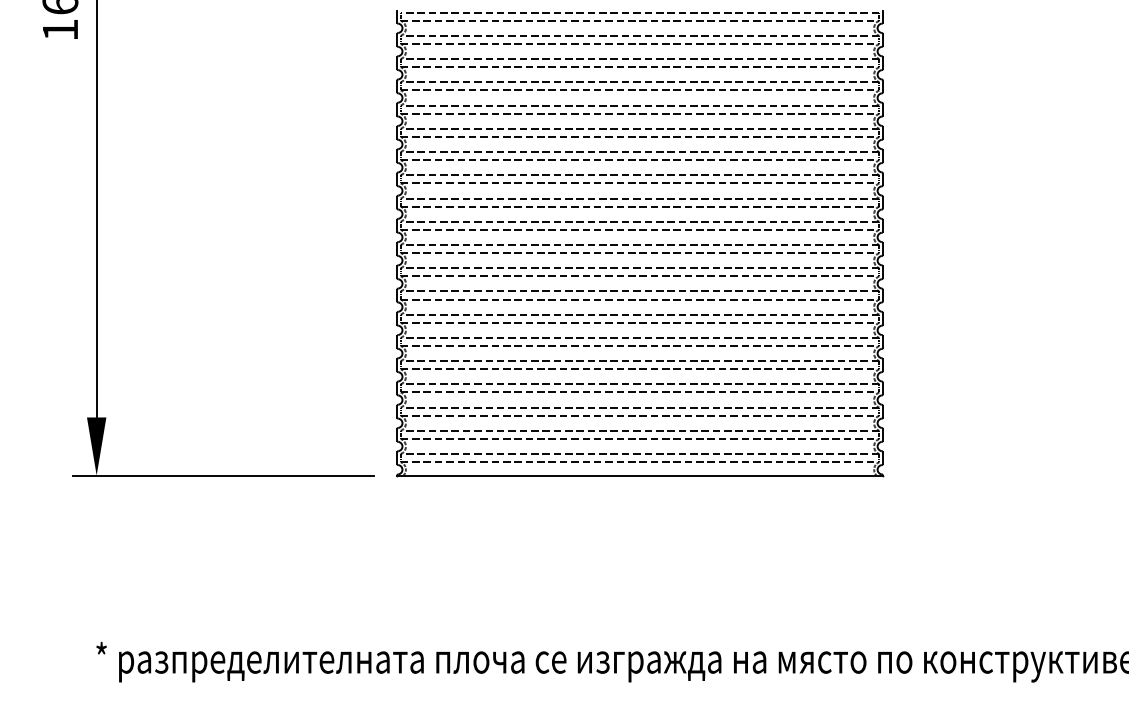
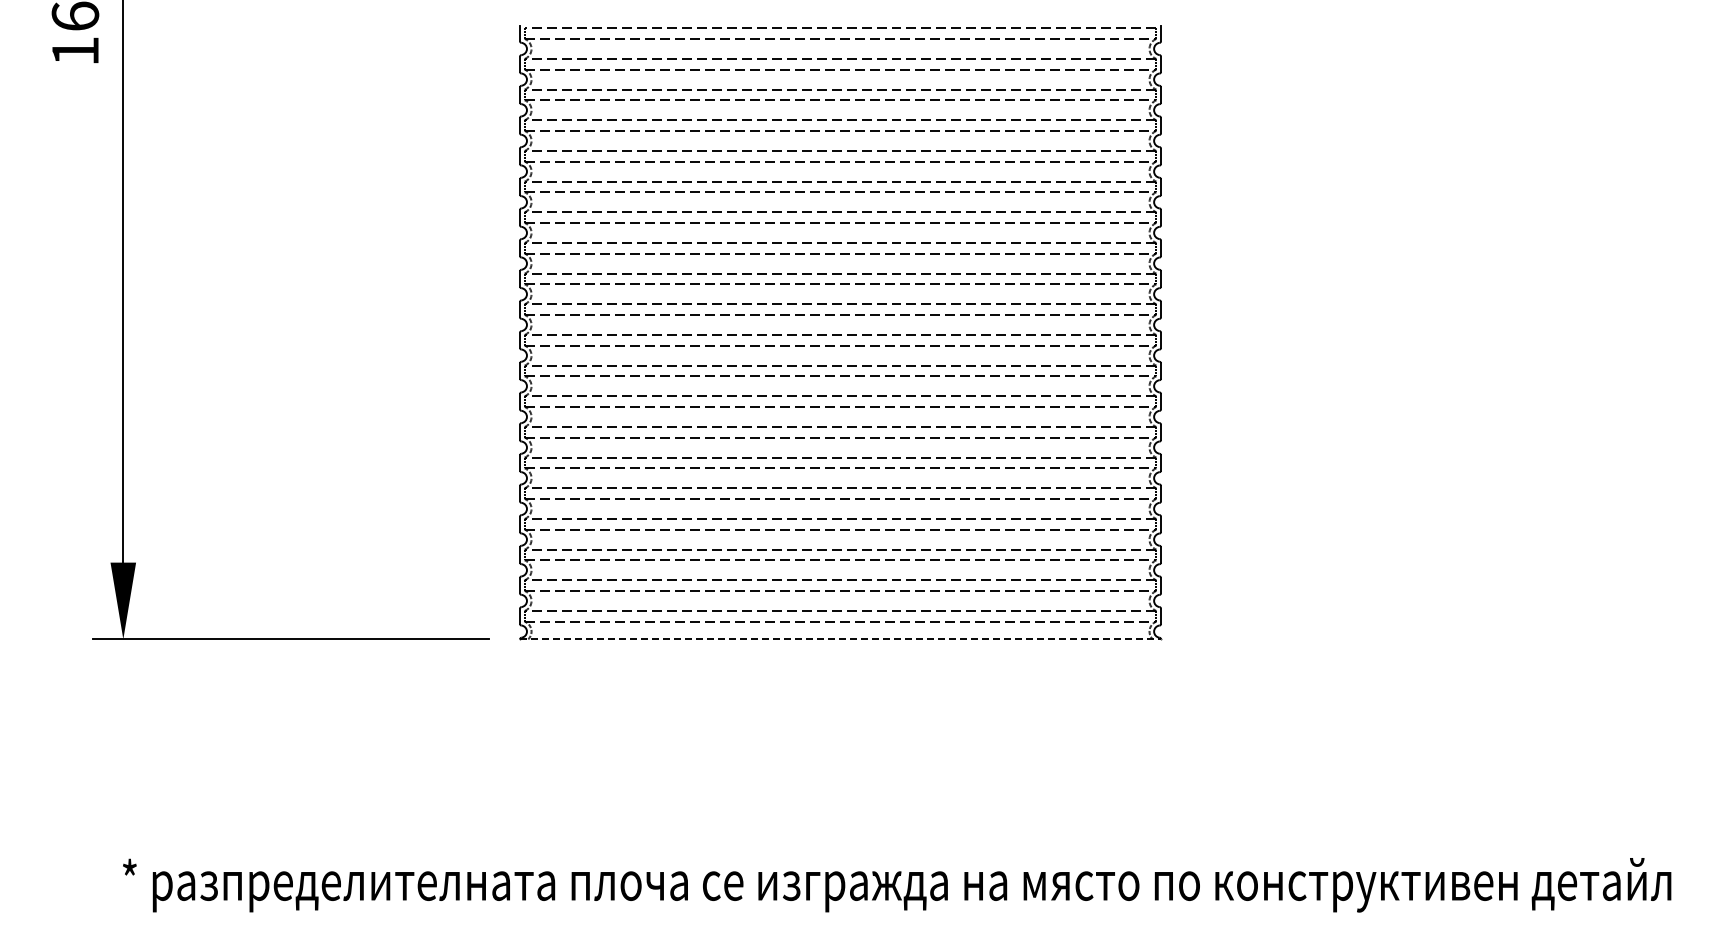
line: (640, 475) -> (841, 639), solid -> dashed

